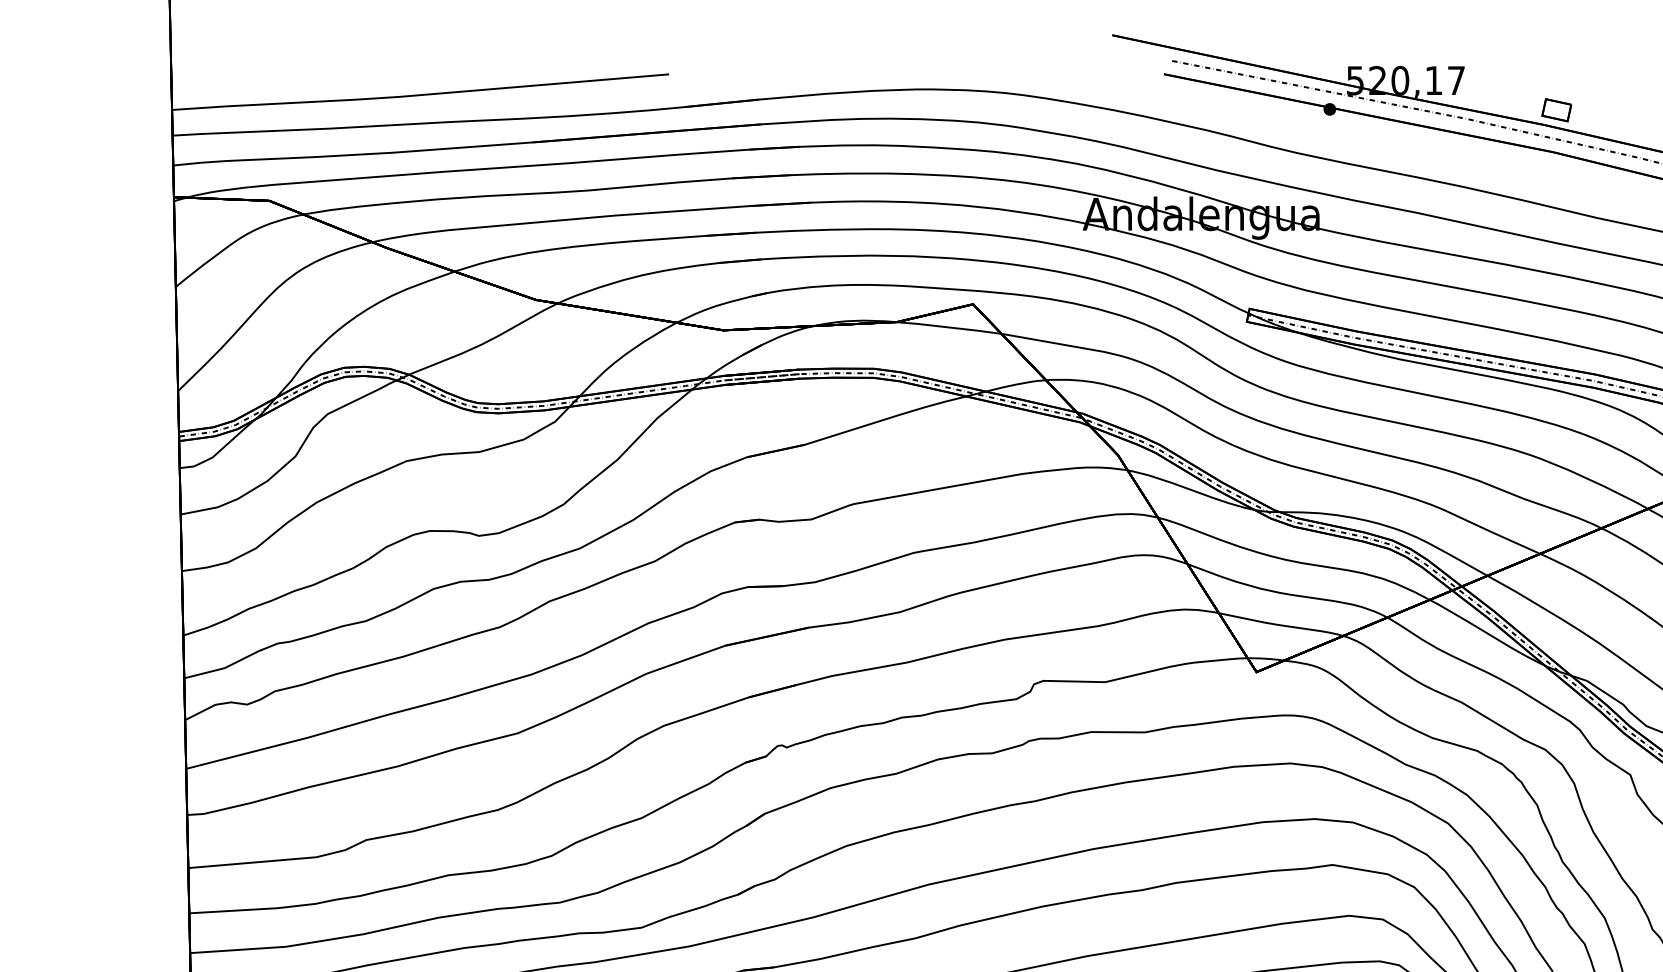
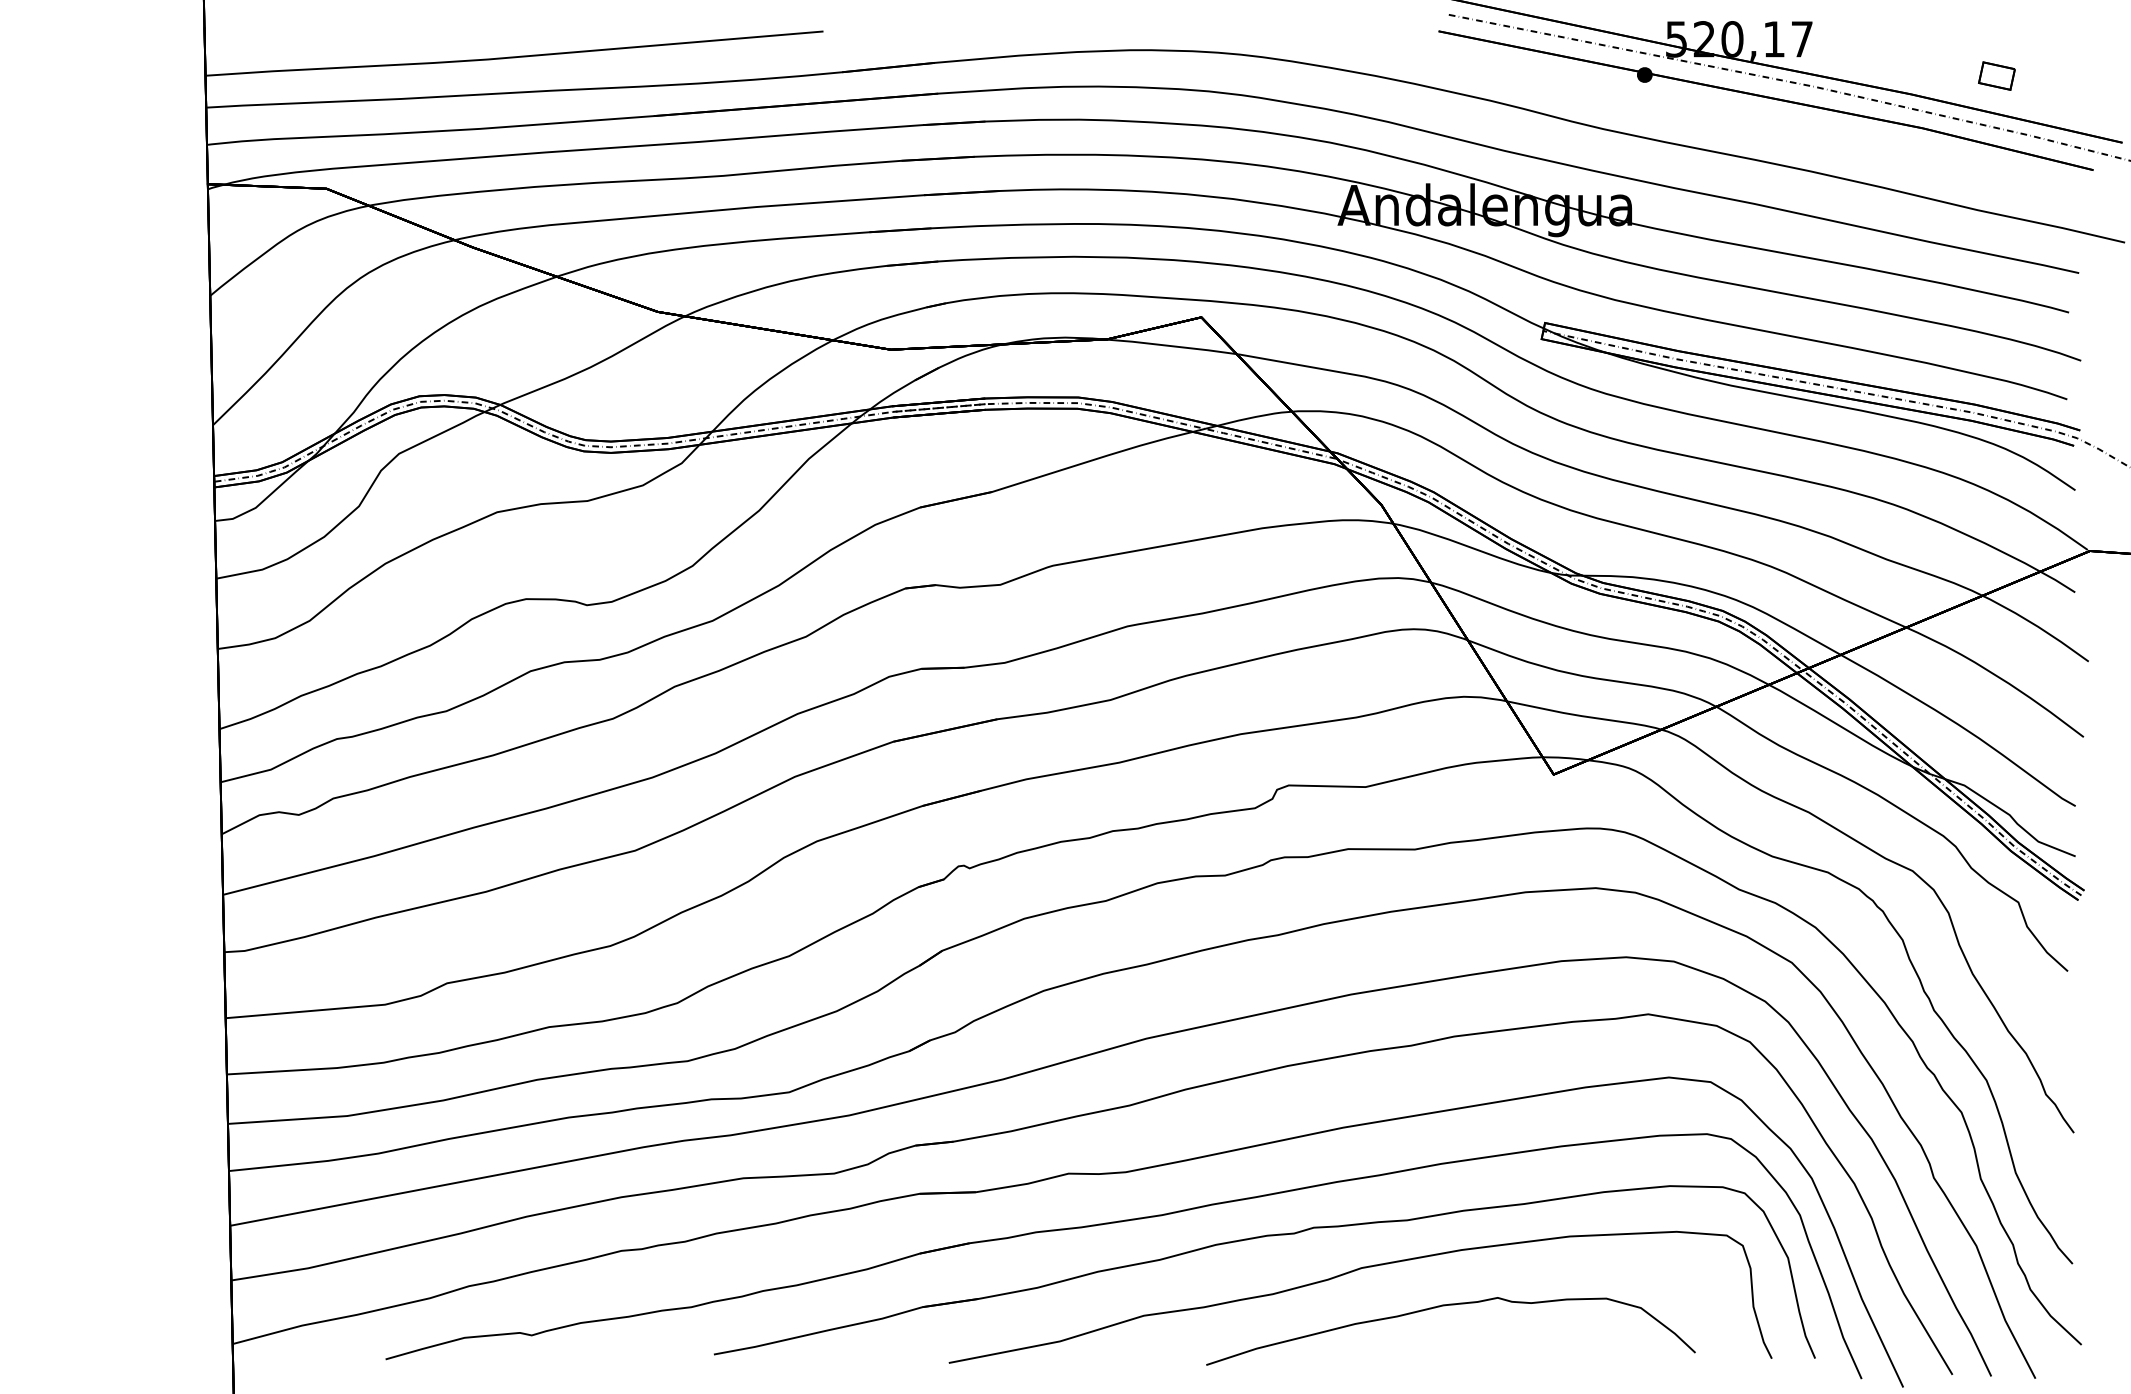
part: (1556, 109) -> (1996, 75), moved

